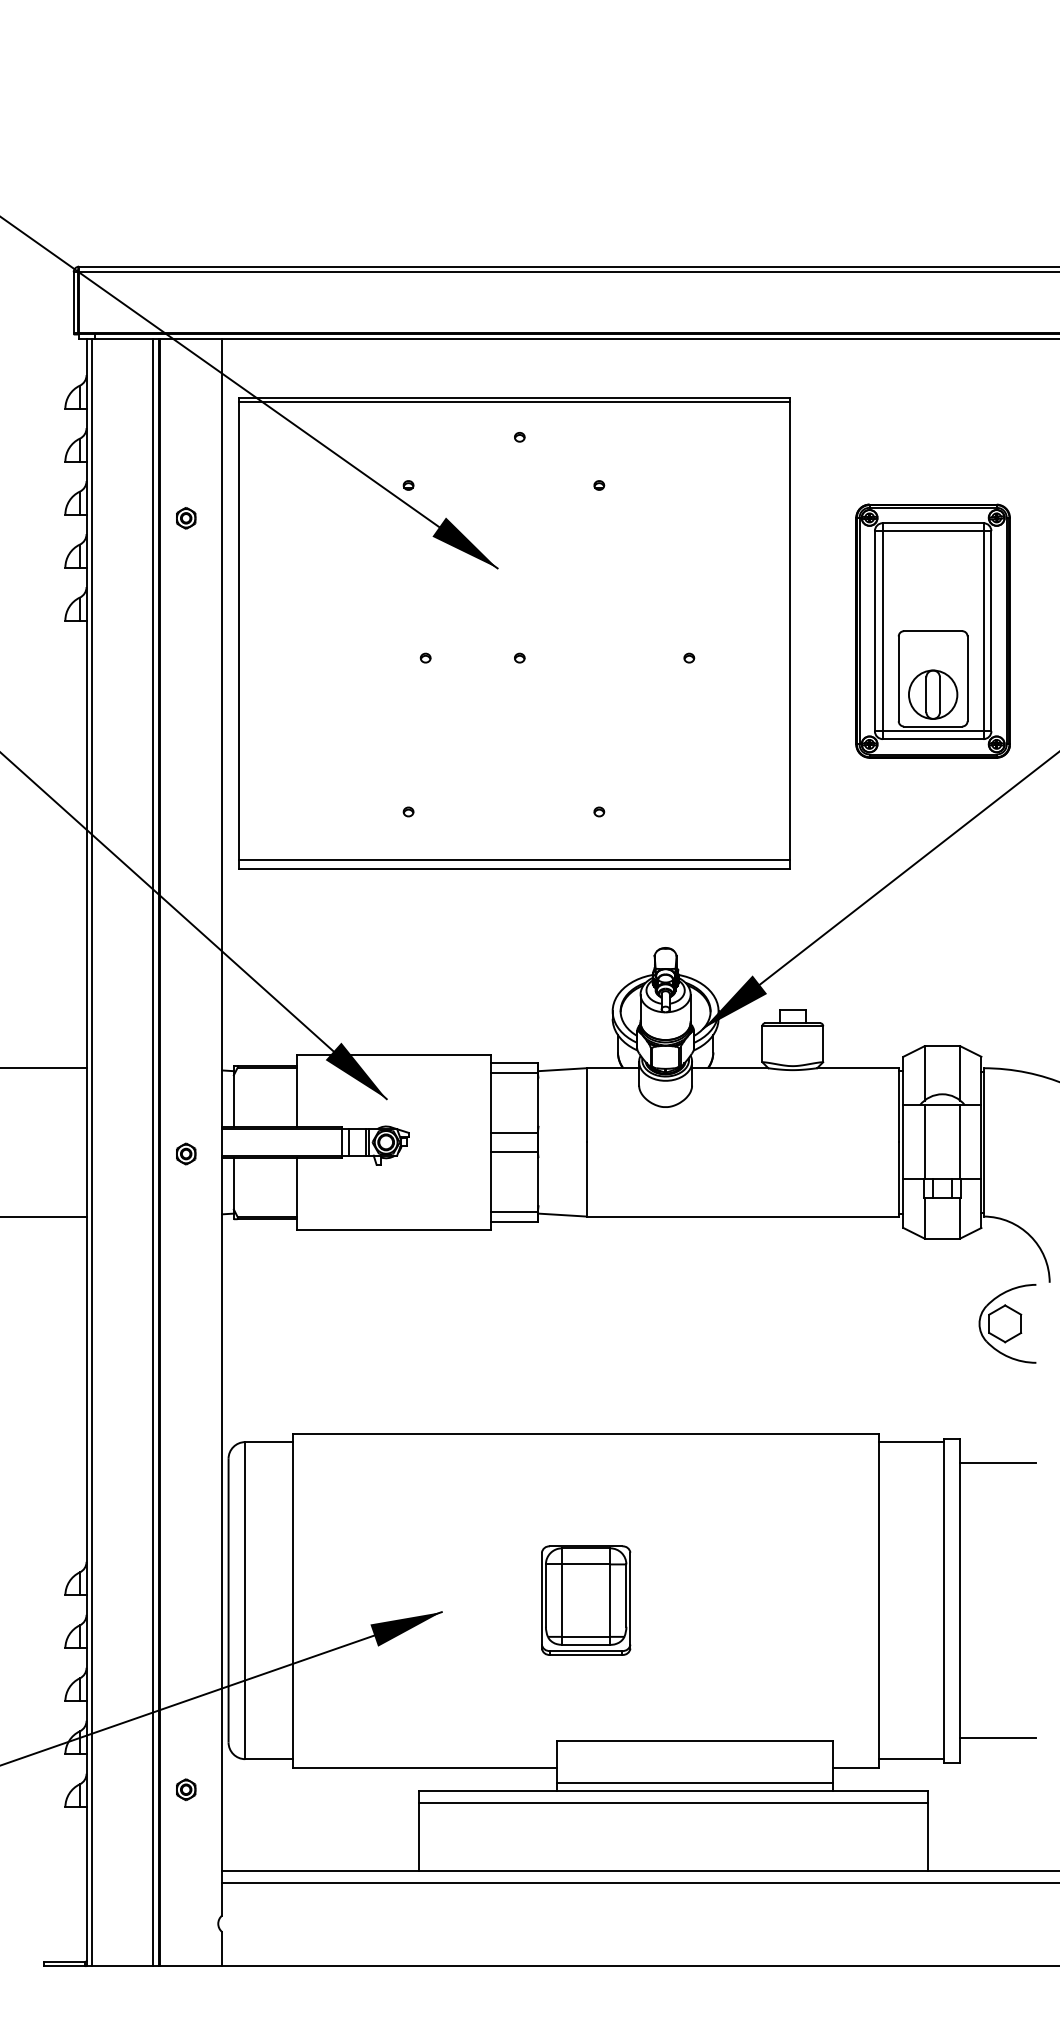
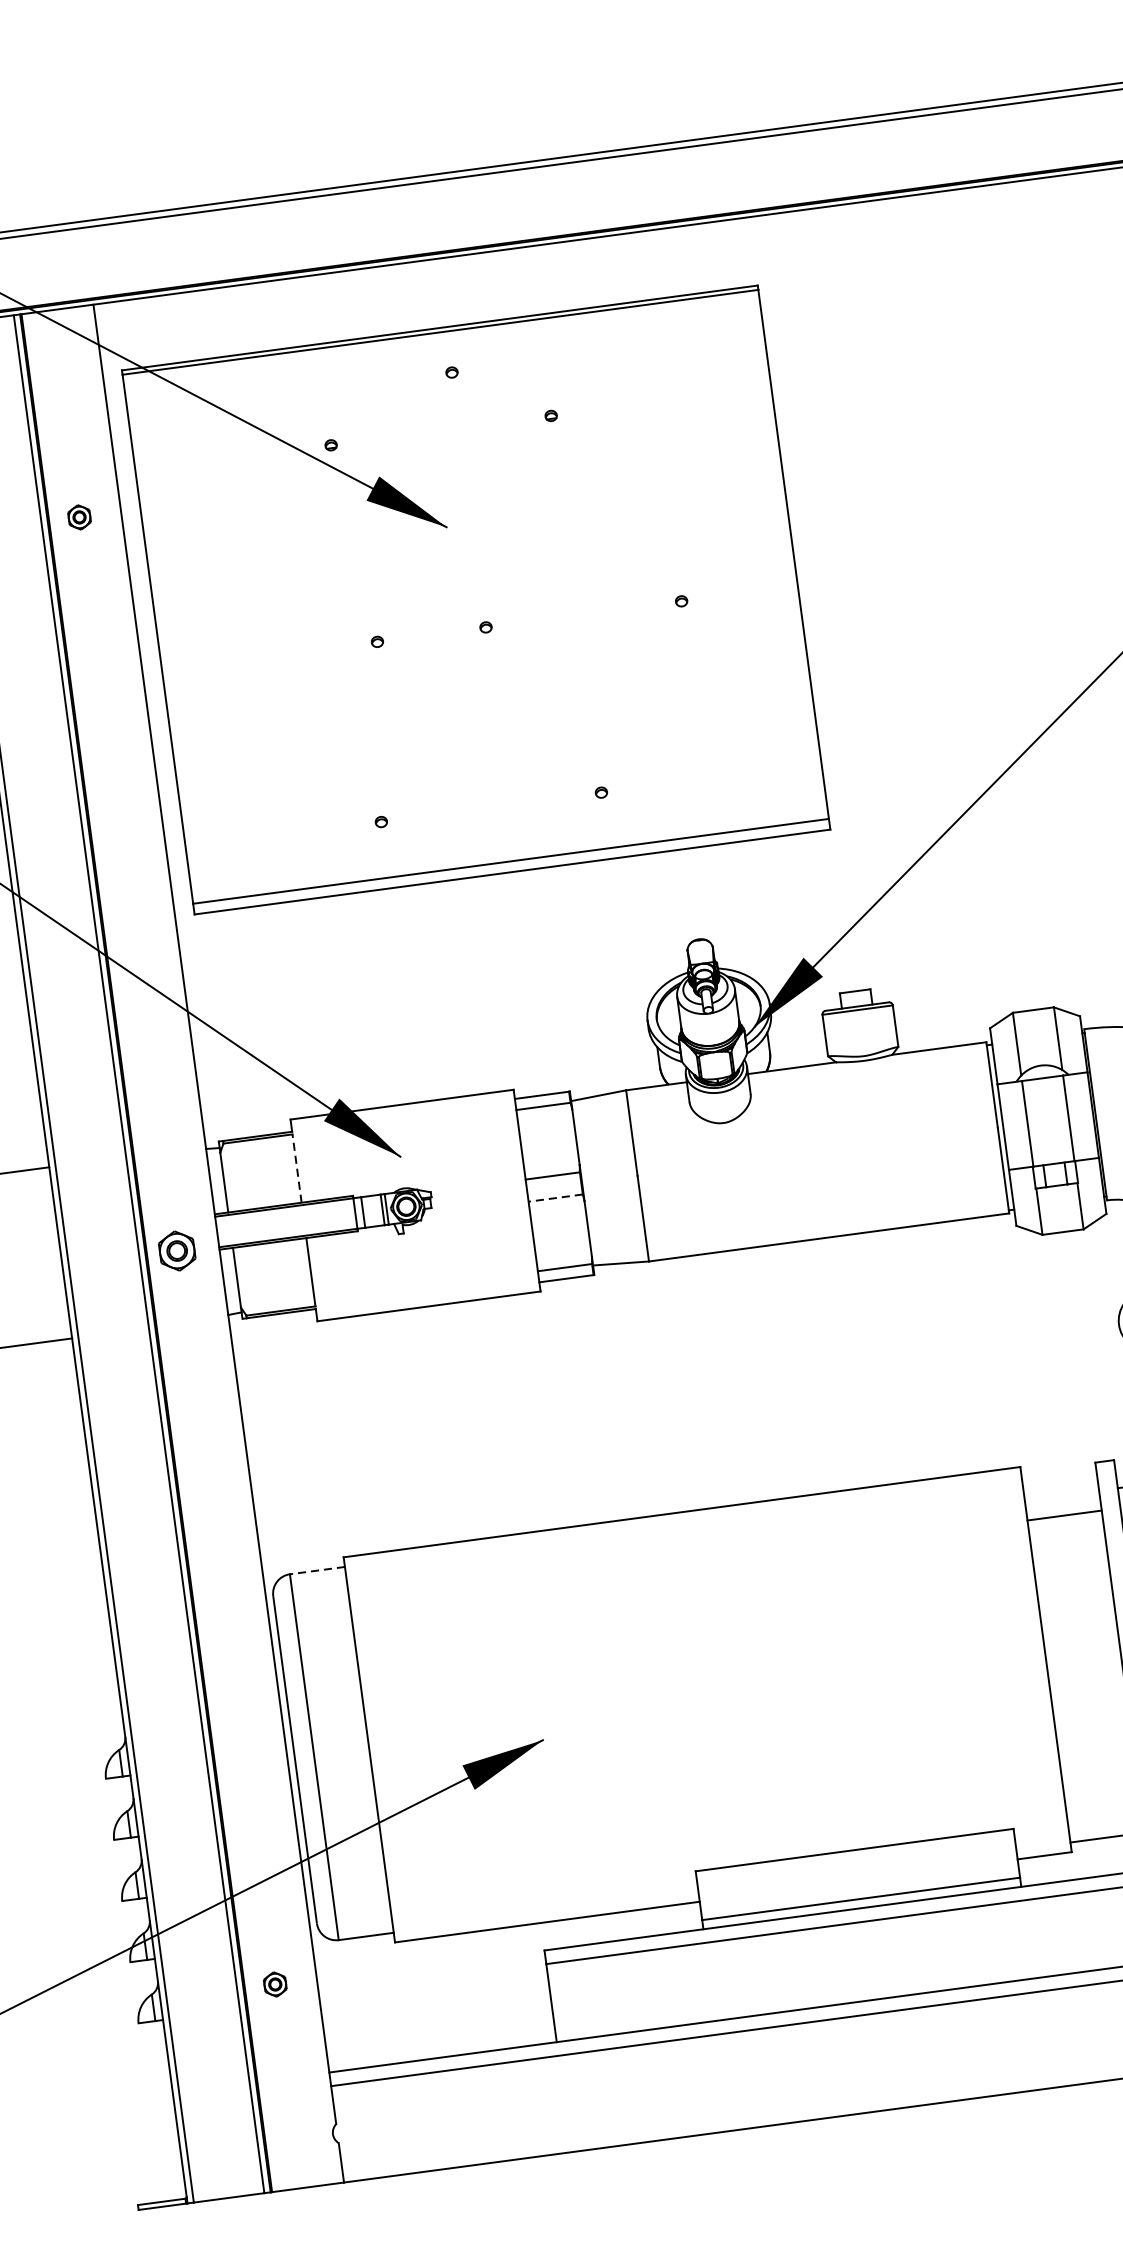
part: (932, 630) -> (957, 531), removed
line: (297, 1097) -> (297, 1168), solid -> dashed
line: (513, 1151) -> (554, 1197), solid -> dashed
part: (186, 1153) -> (177, 1250), size x1.6
line: (269, 1442) -> (317, 1570), solid -> dashed
line: (911, 1442) -> (1064, 1516), moved
part: (586, 1600) -> (708, 1704), removed

